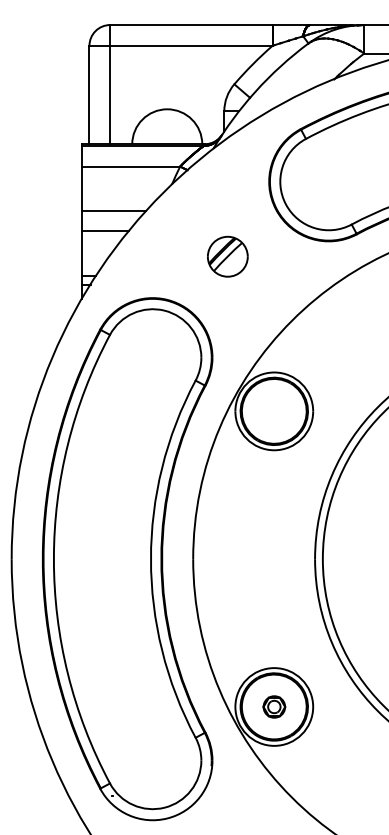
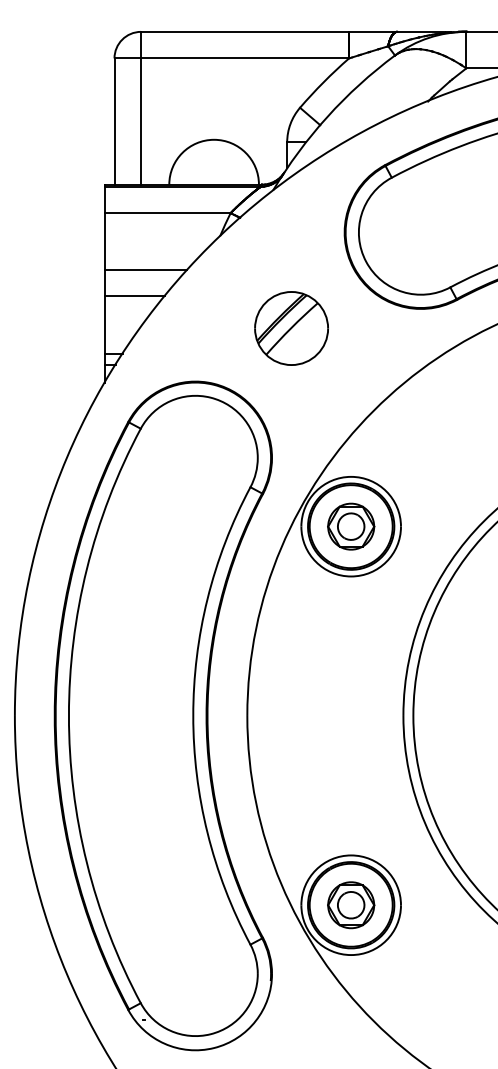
part: (227, 256) -> (291, 328), size x1.43
part: (274, 411) -> (351, 526), added
part: (274, 706) -> (351, 904), size x1.67

